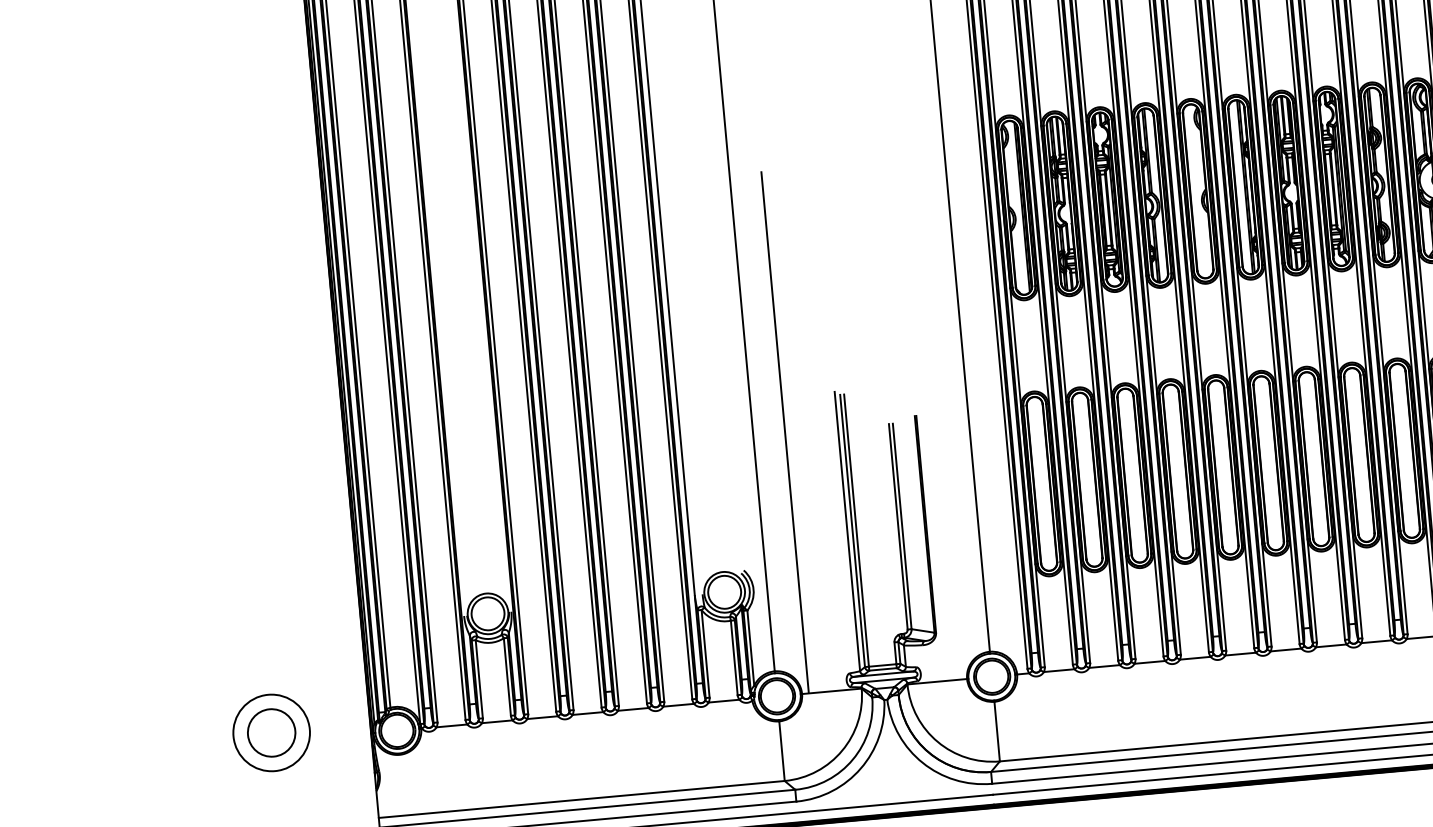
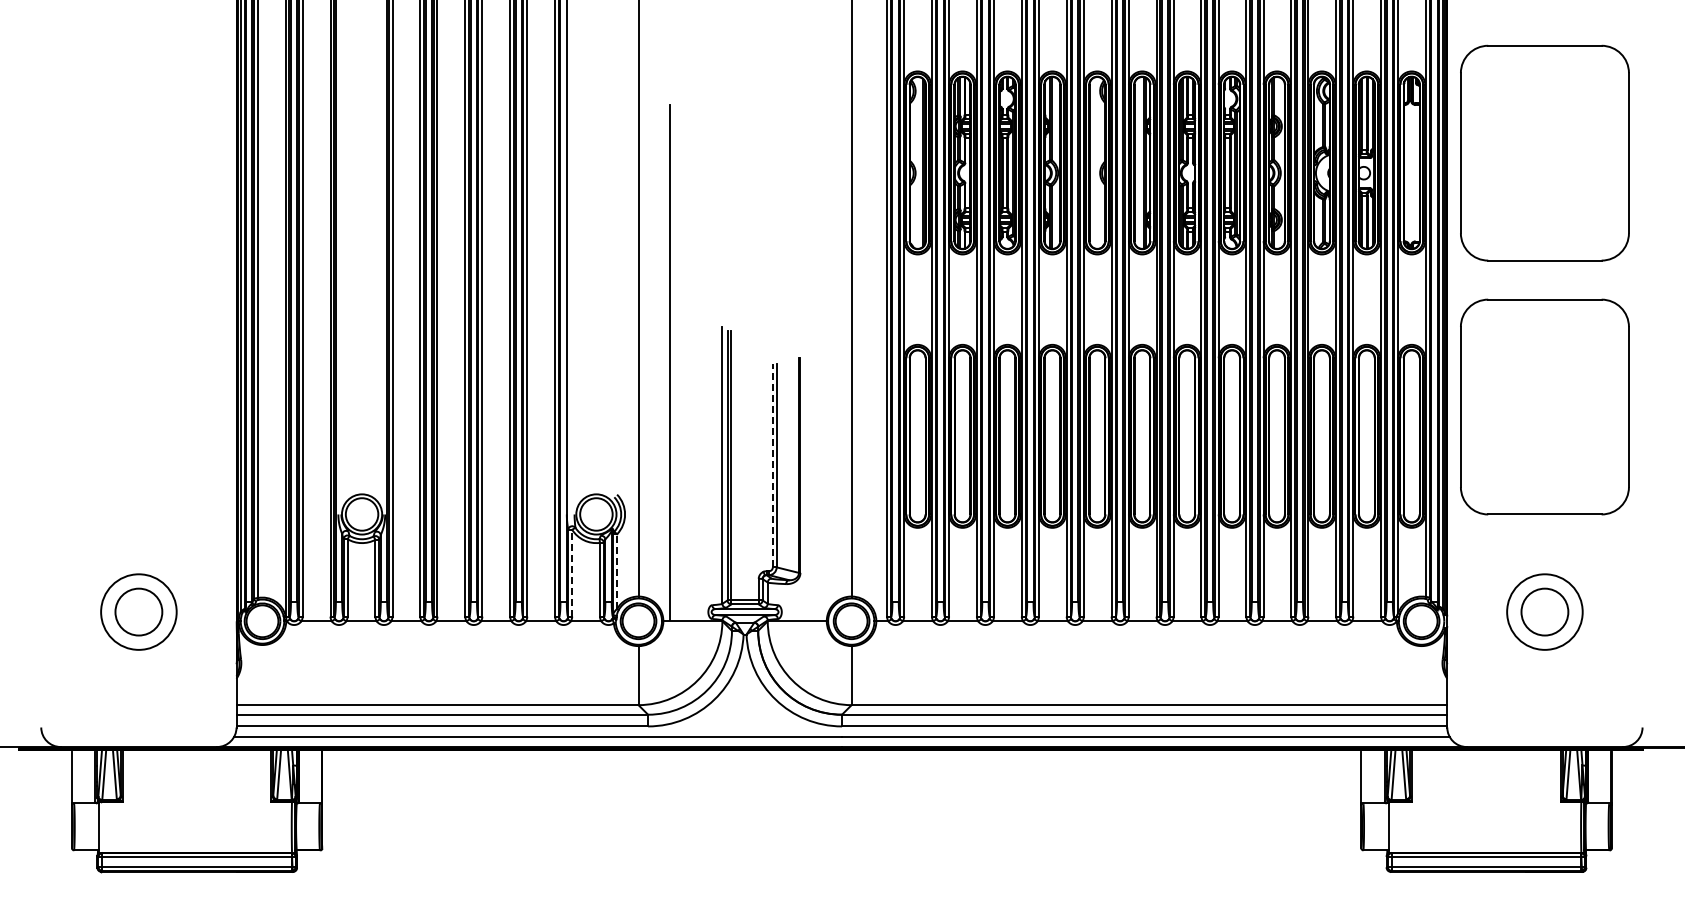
line: (897, 526) -> (772, 465), solid -> dashed
line: (751, 647) -> (617, 571), solid -> dashed
line: (705, 653) -> (572, 572), solid -> dashed

